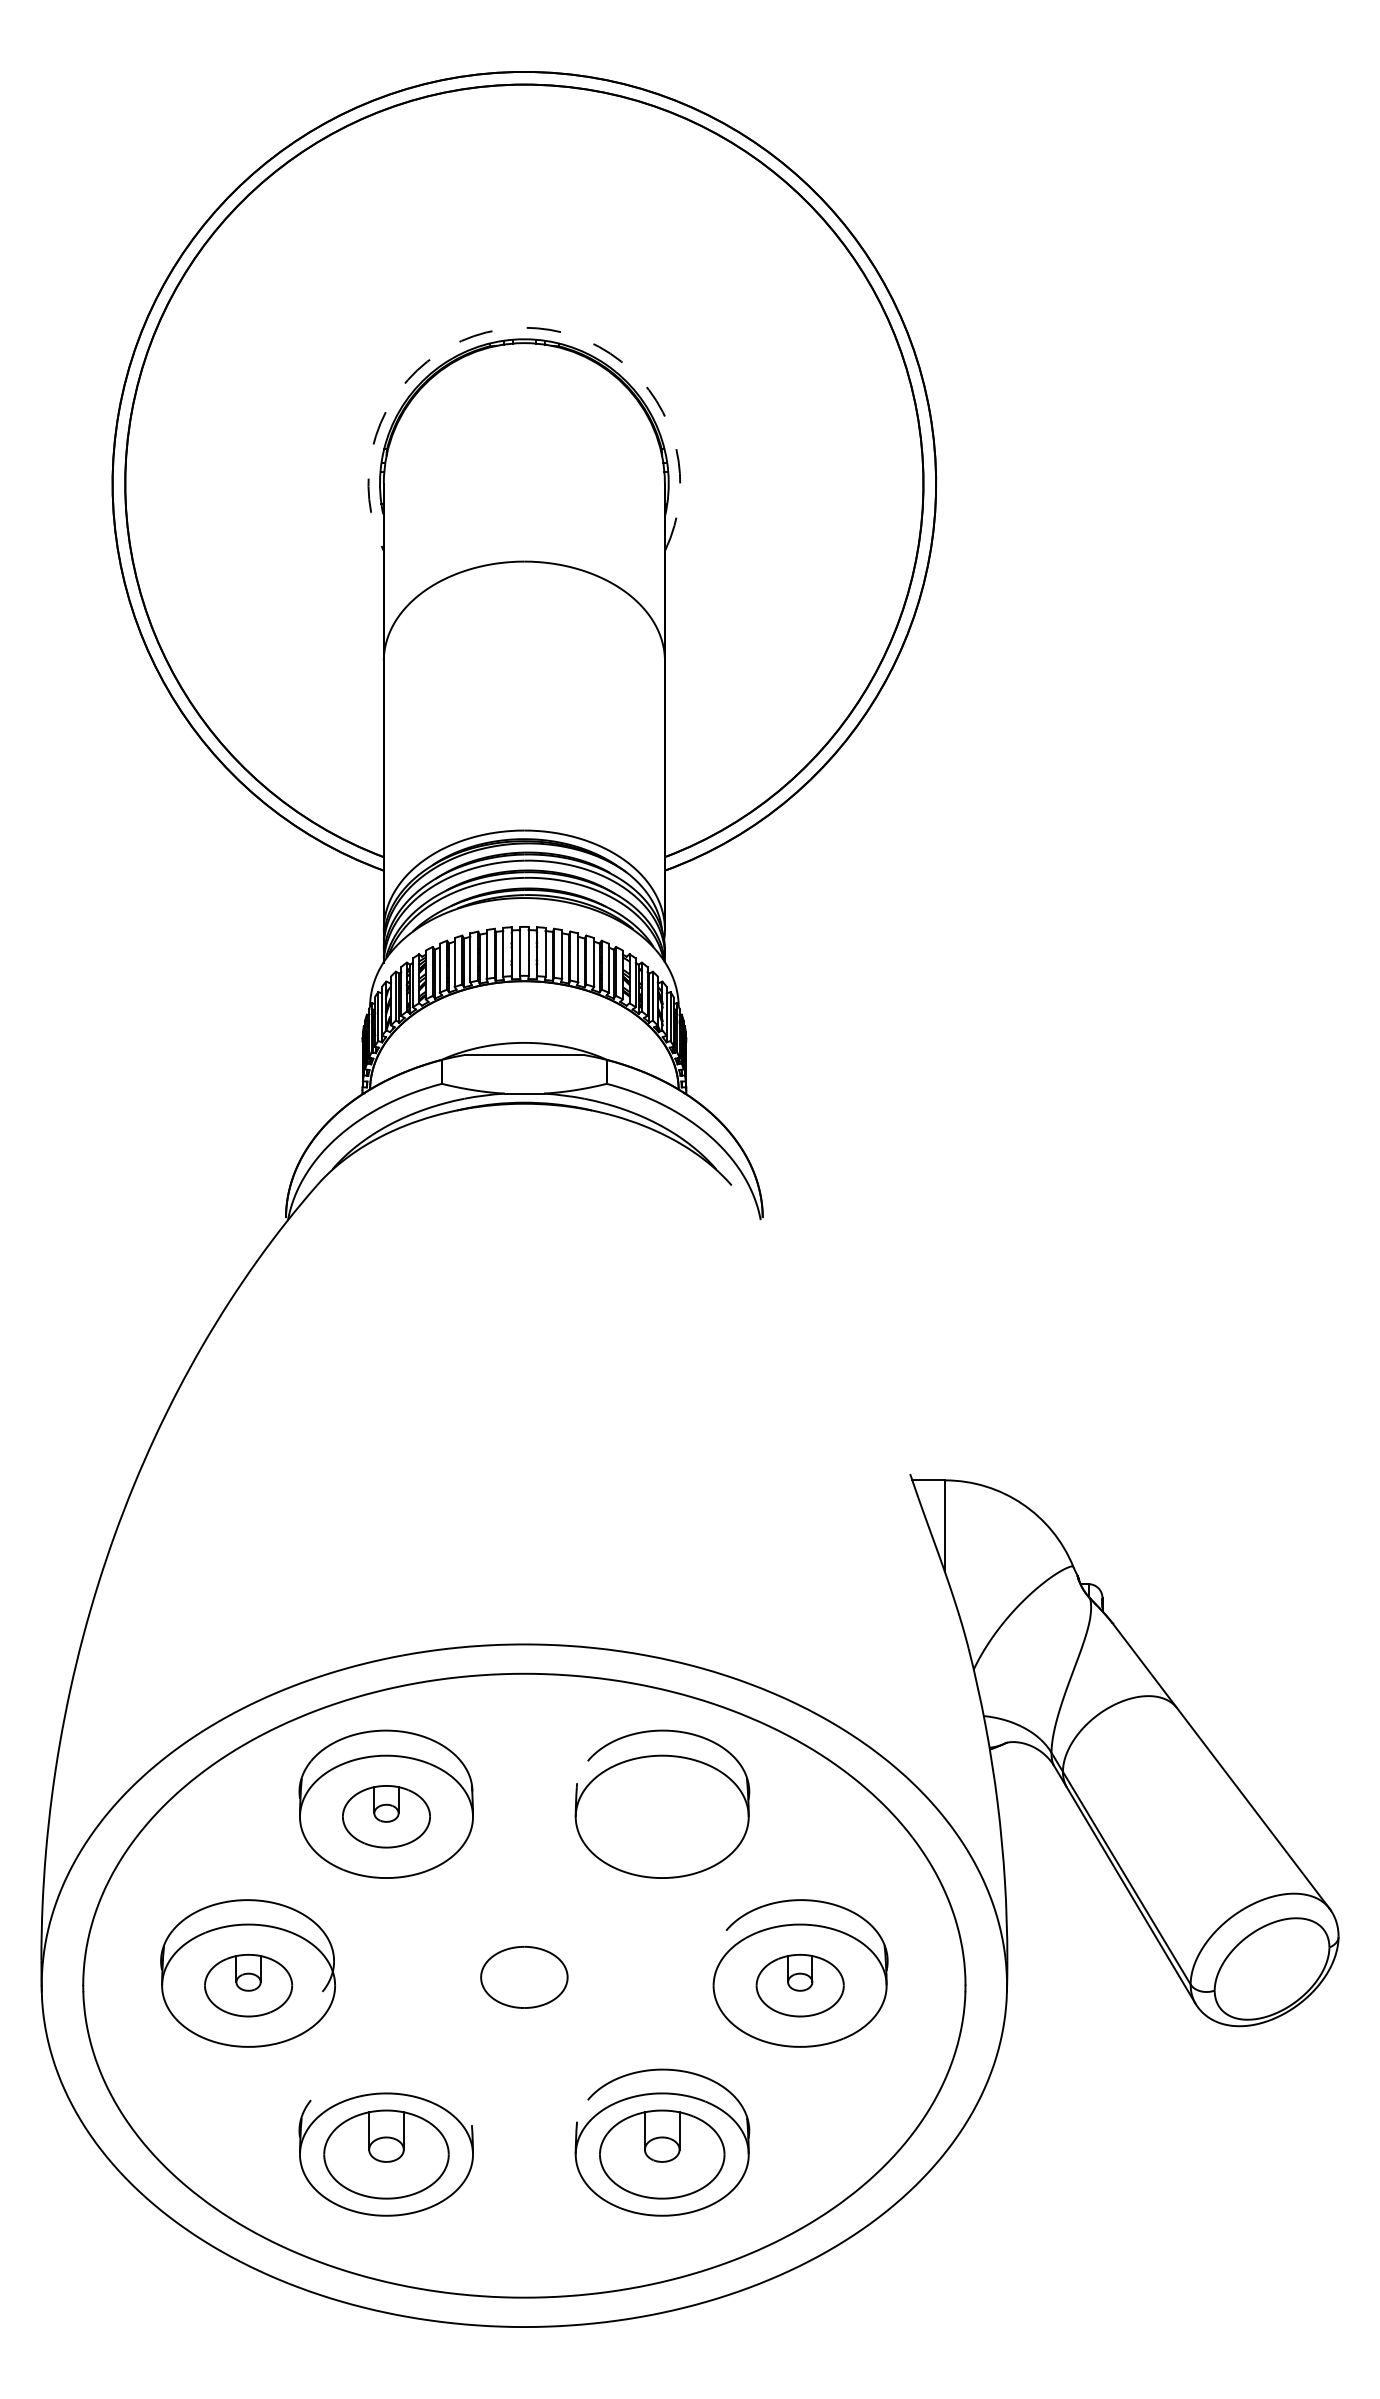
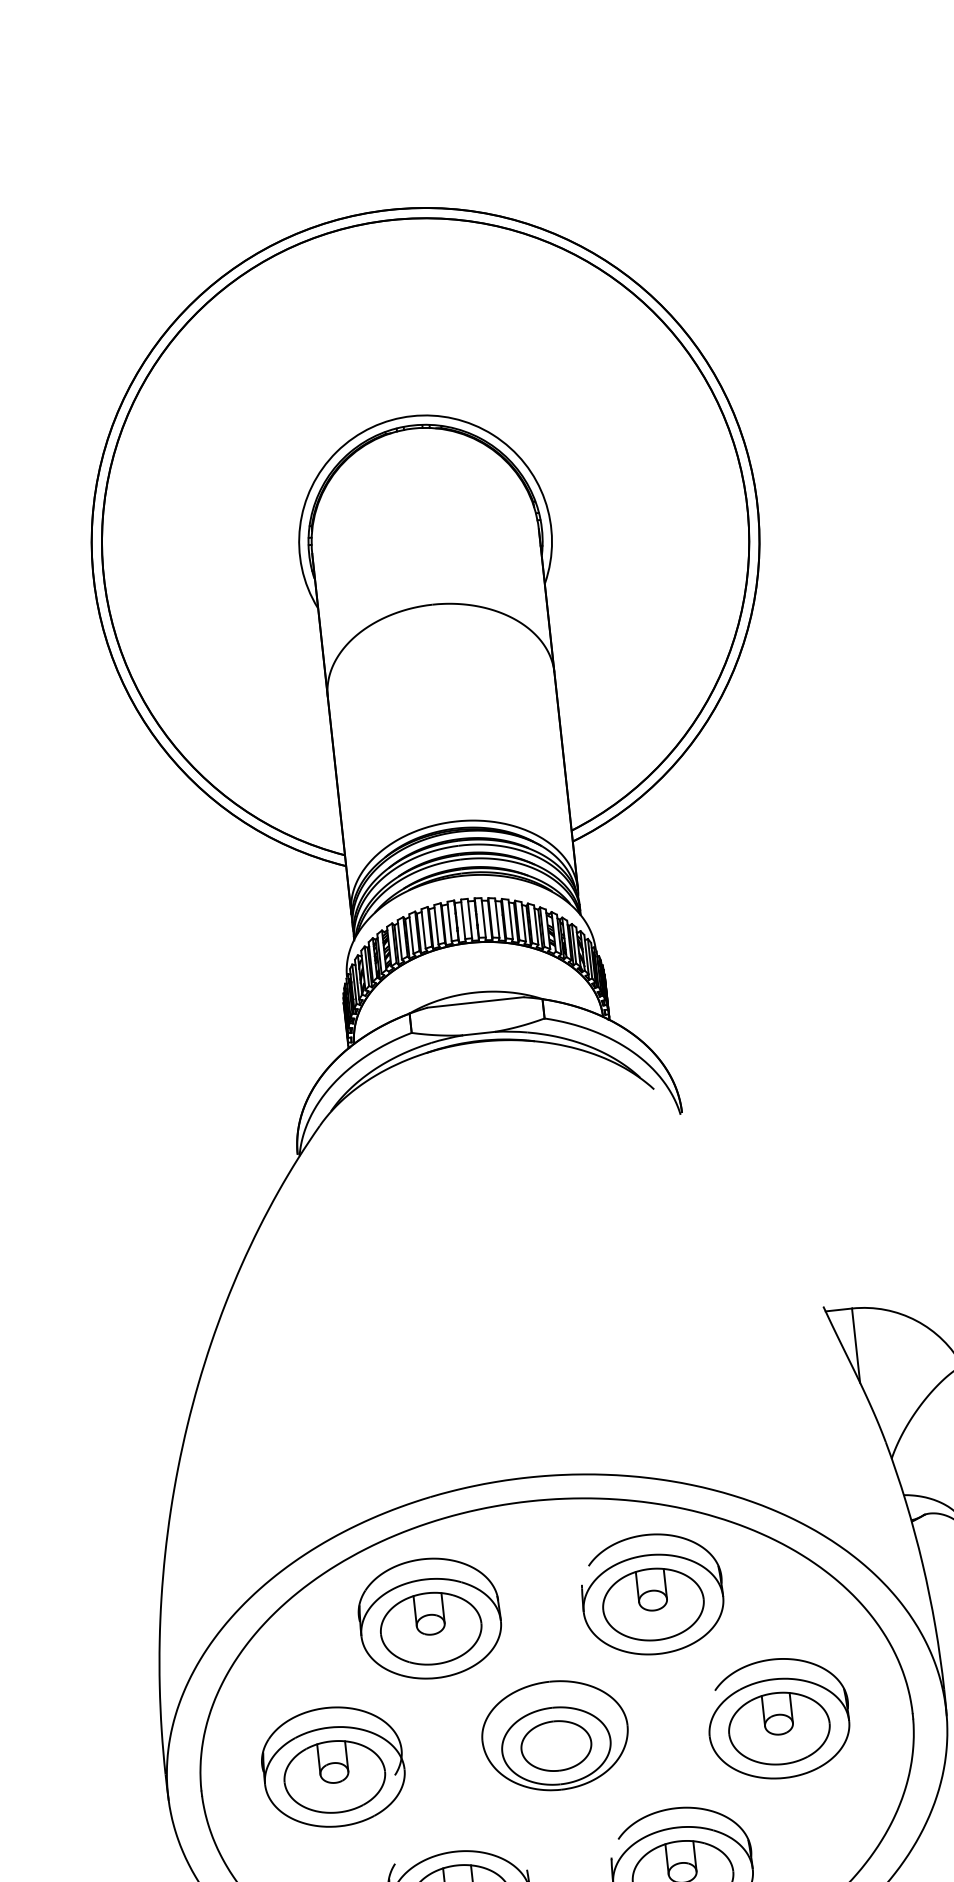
arc: (524, 327) -> (412, 415), dashed -> solid
part: (386, 1816) -> (431, 1628), size x1.43
part: (662, 1816) -> (653, 1604), added
part: (524, 1964) -> (555, 1735), added
part: (248, 1985) -> (334, 1776), size x1.43
part: (800, 1985) -> (779, 1728), size x1.43

